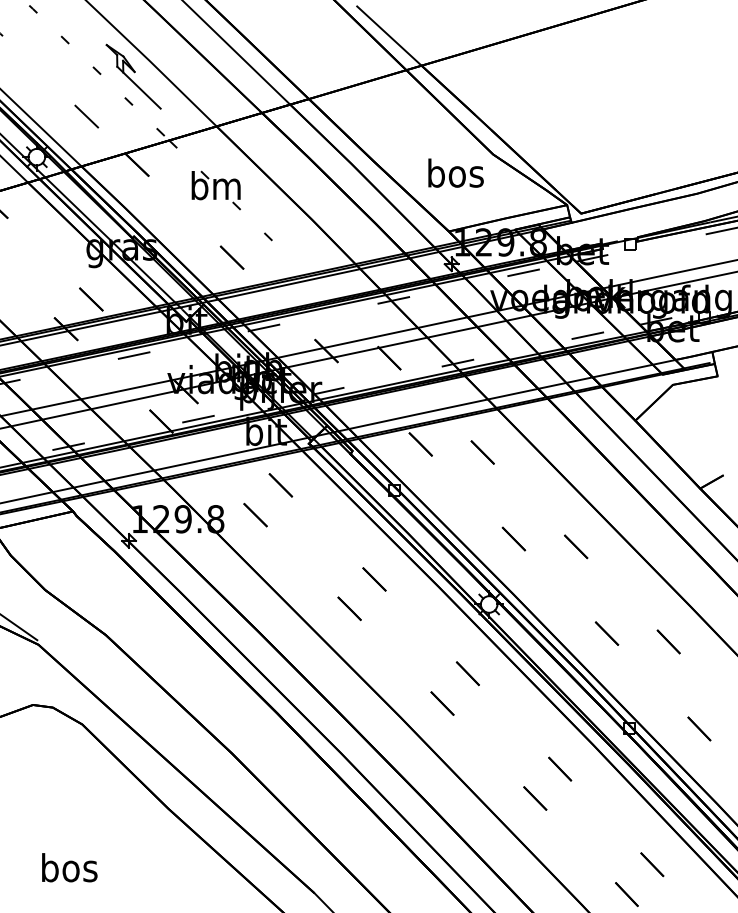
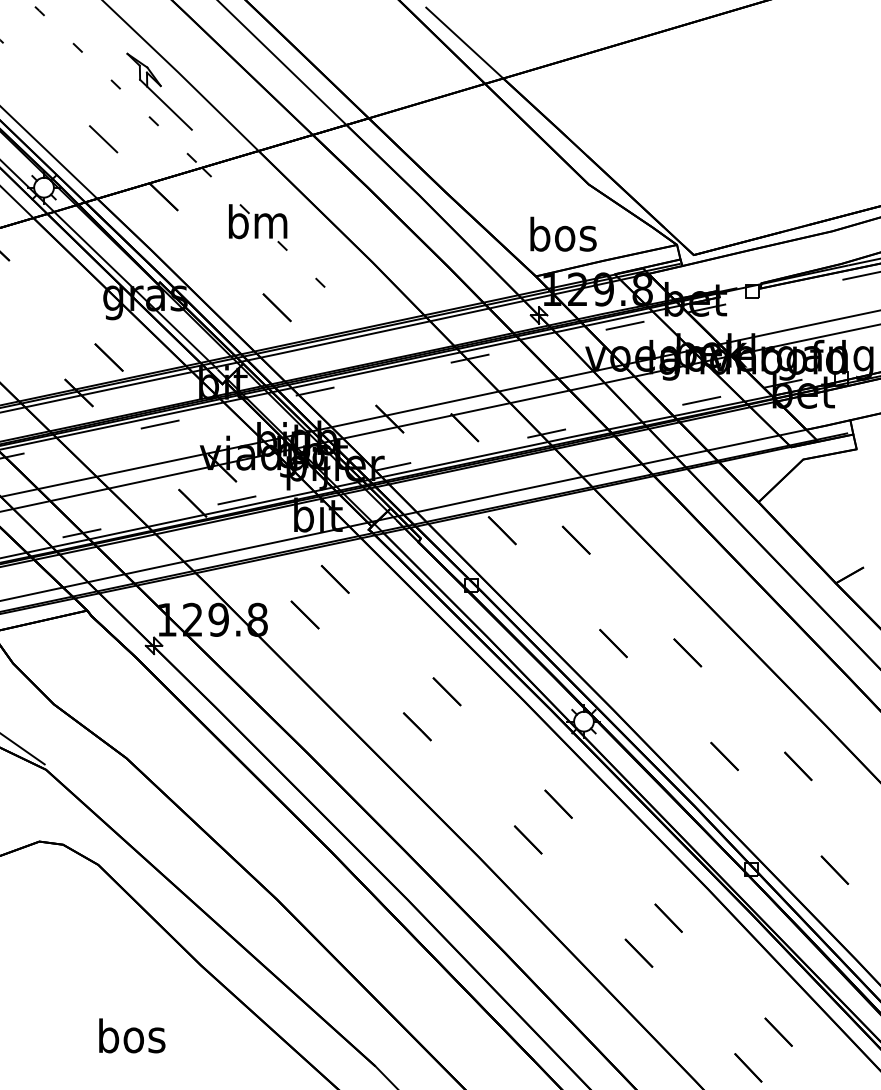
text: (455, 172) -> (562, 233), moved
text: (69, 867) -> (131, 1035), moved

